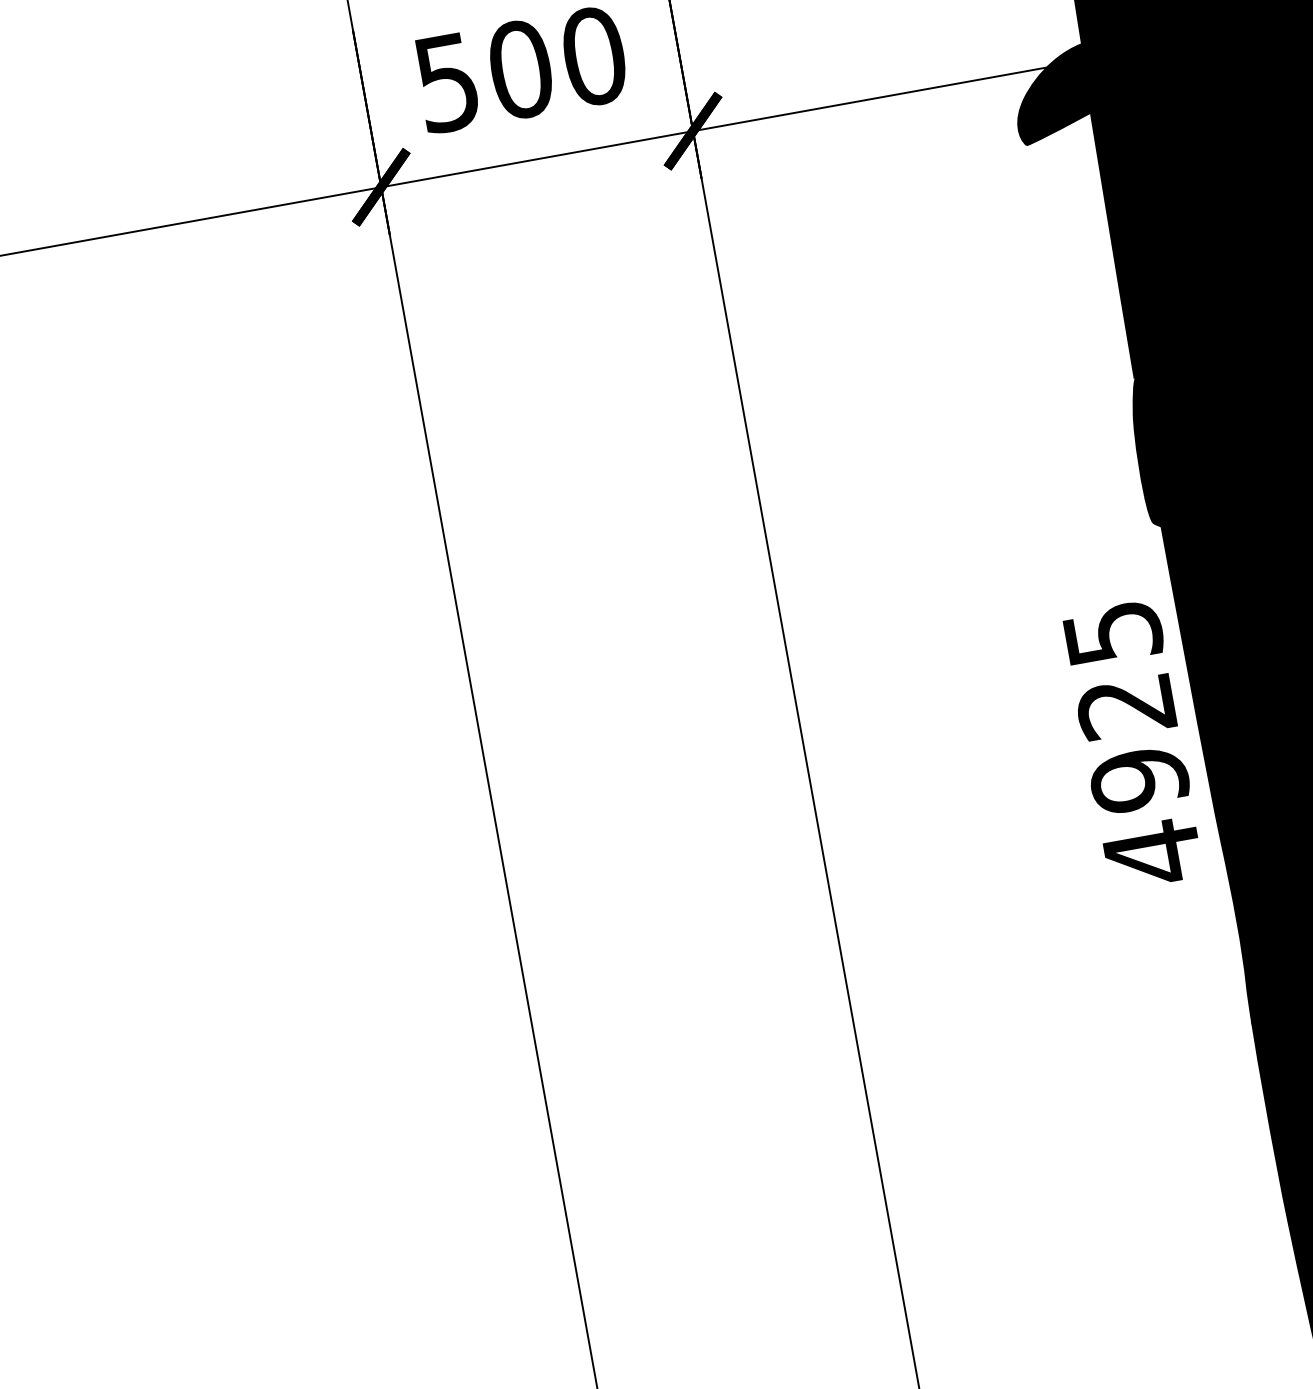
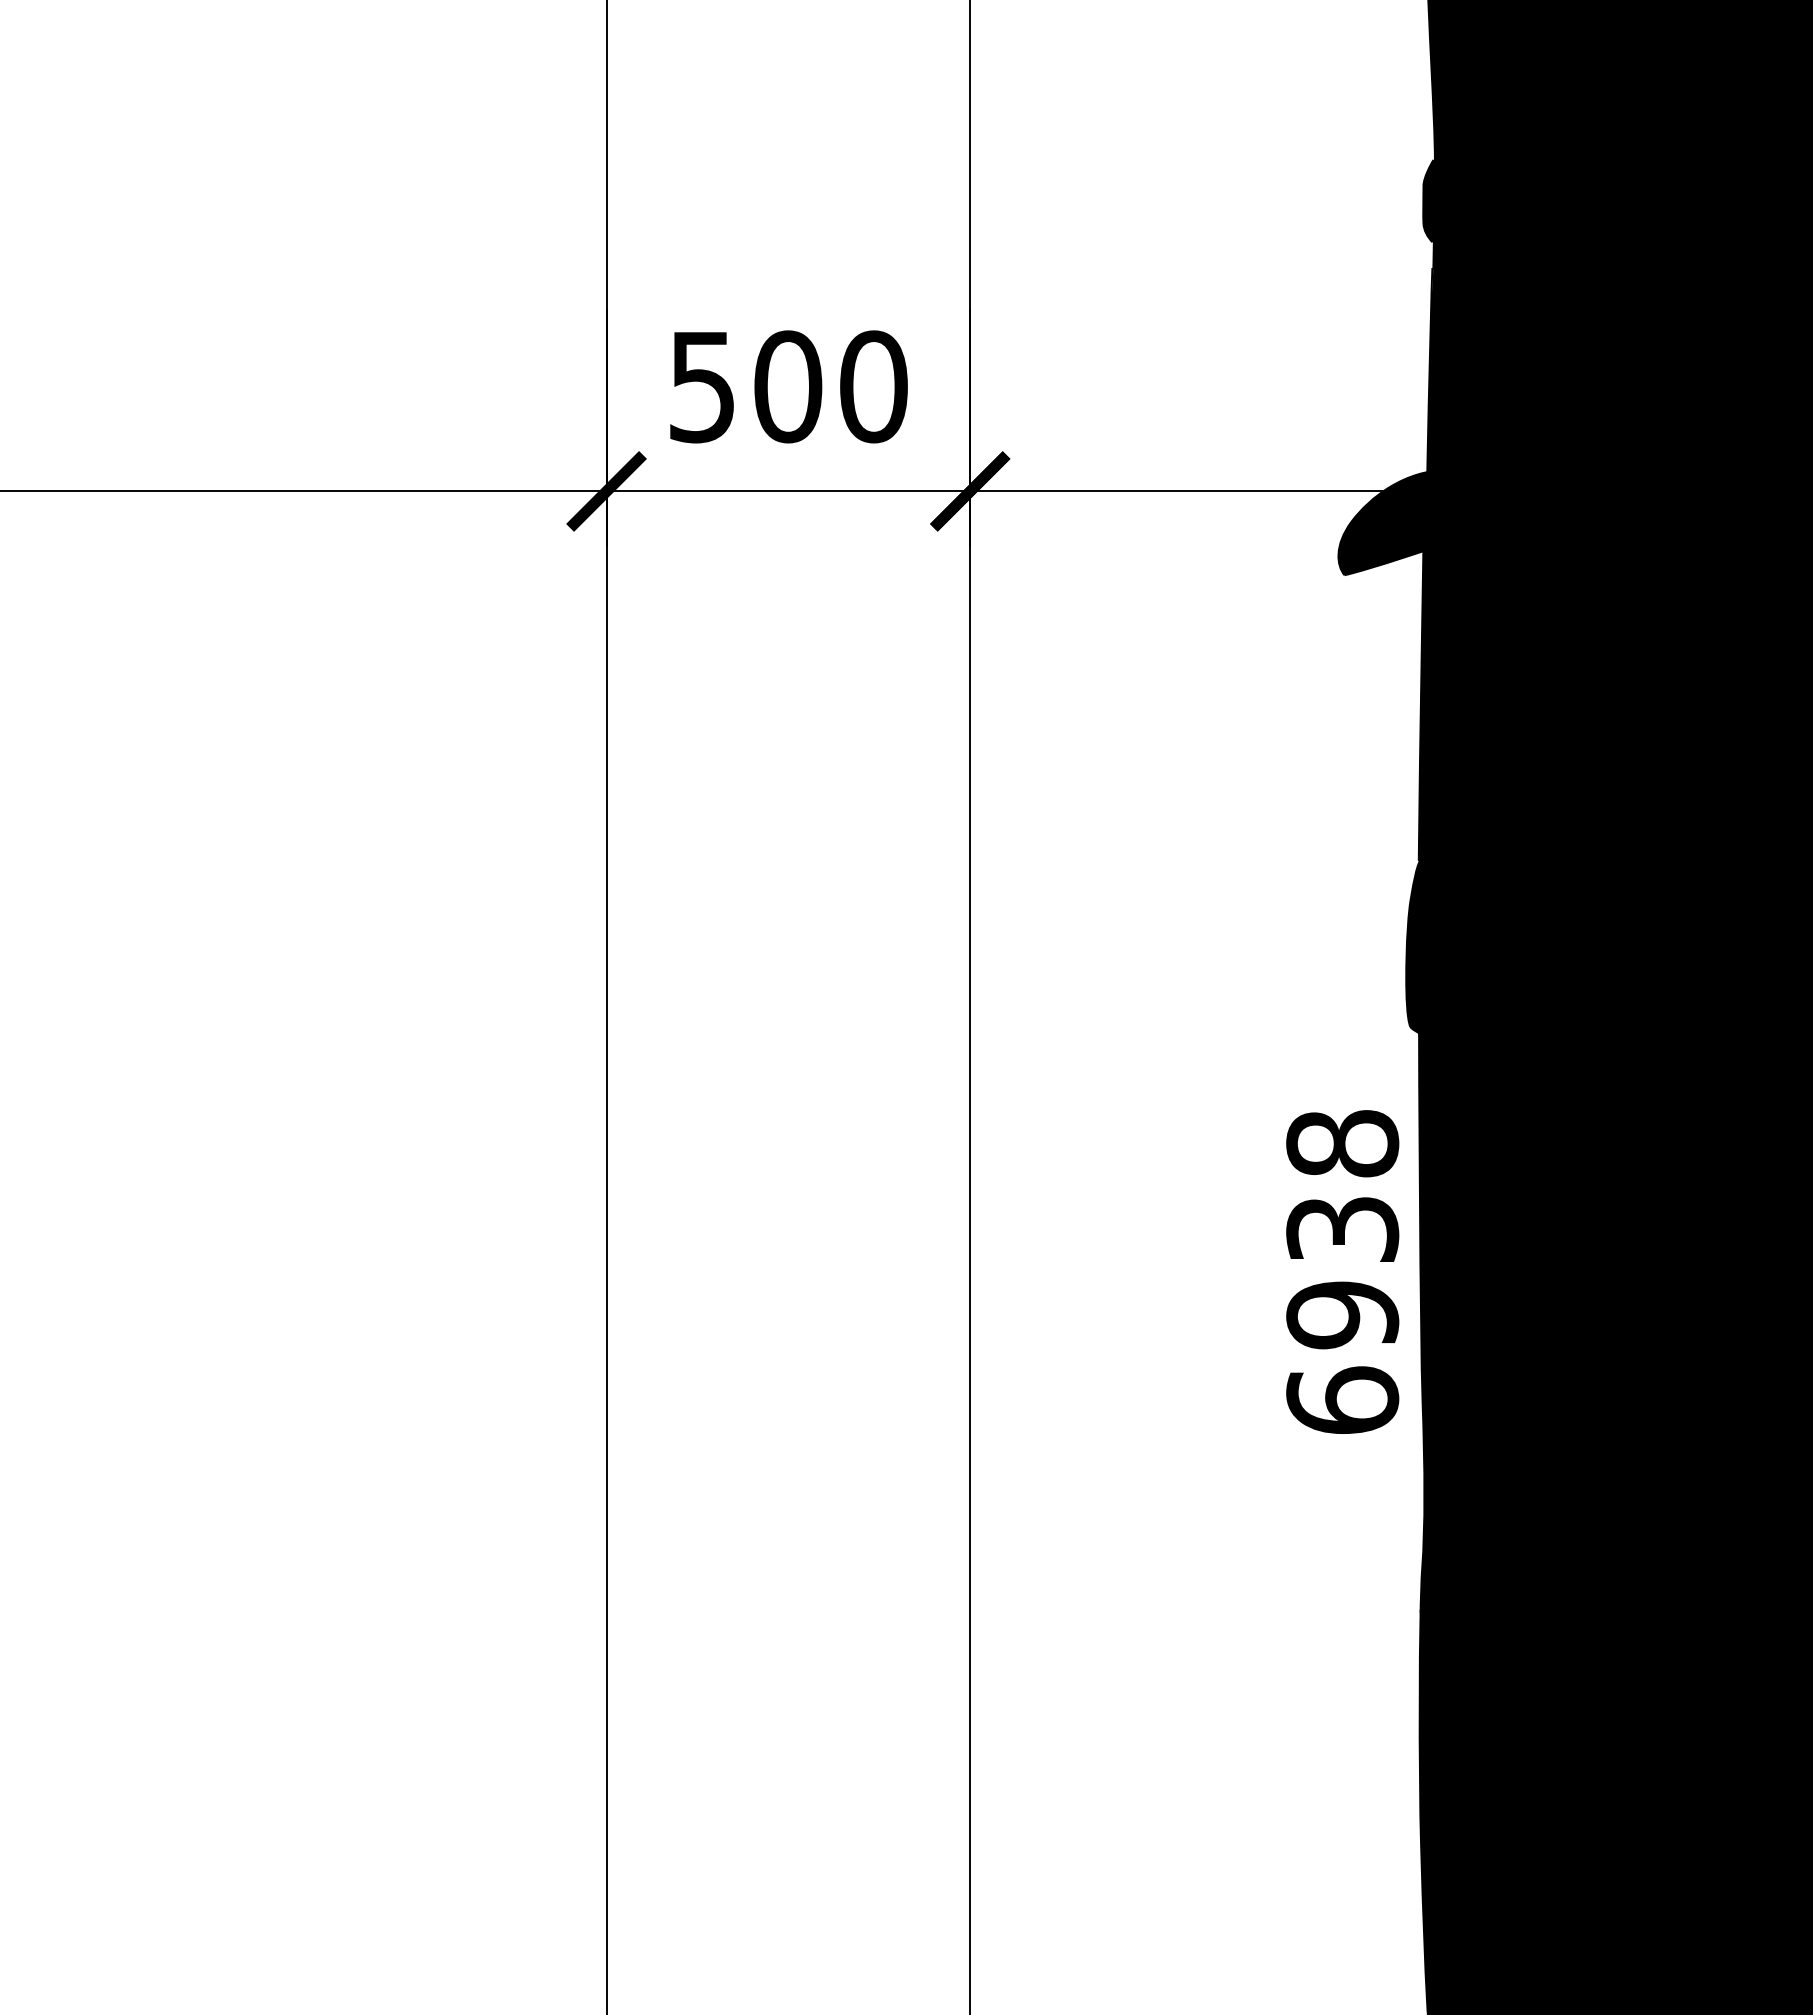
text: (1132, 744) -> (1342, 1273), 4925 -> 6938

